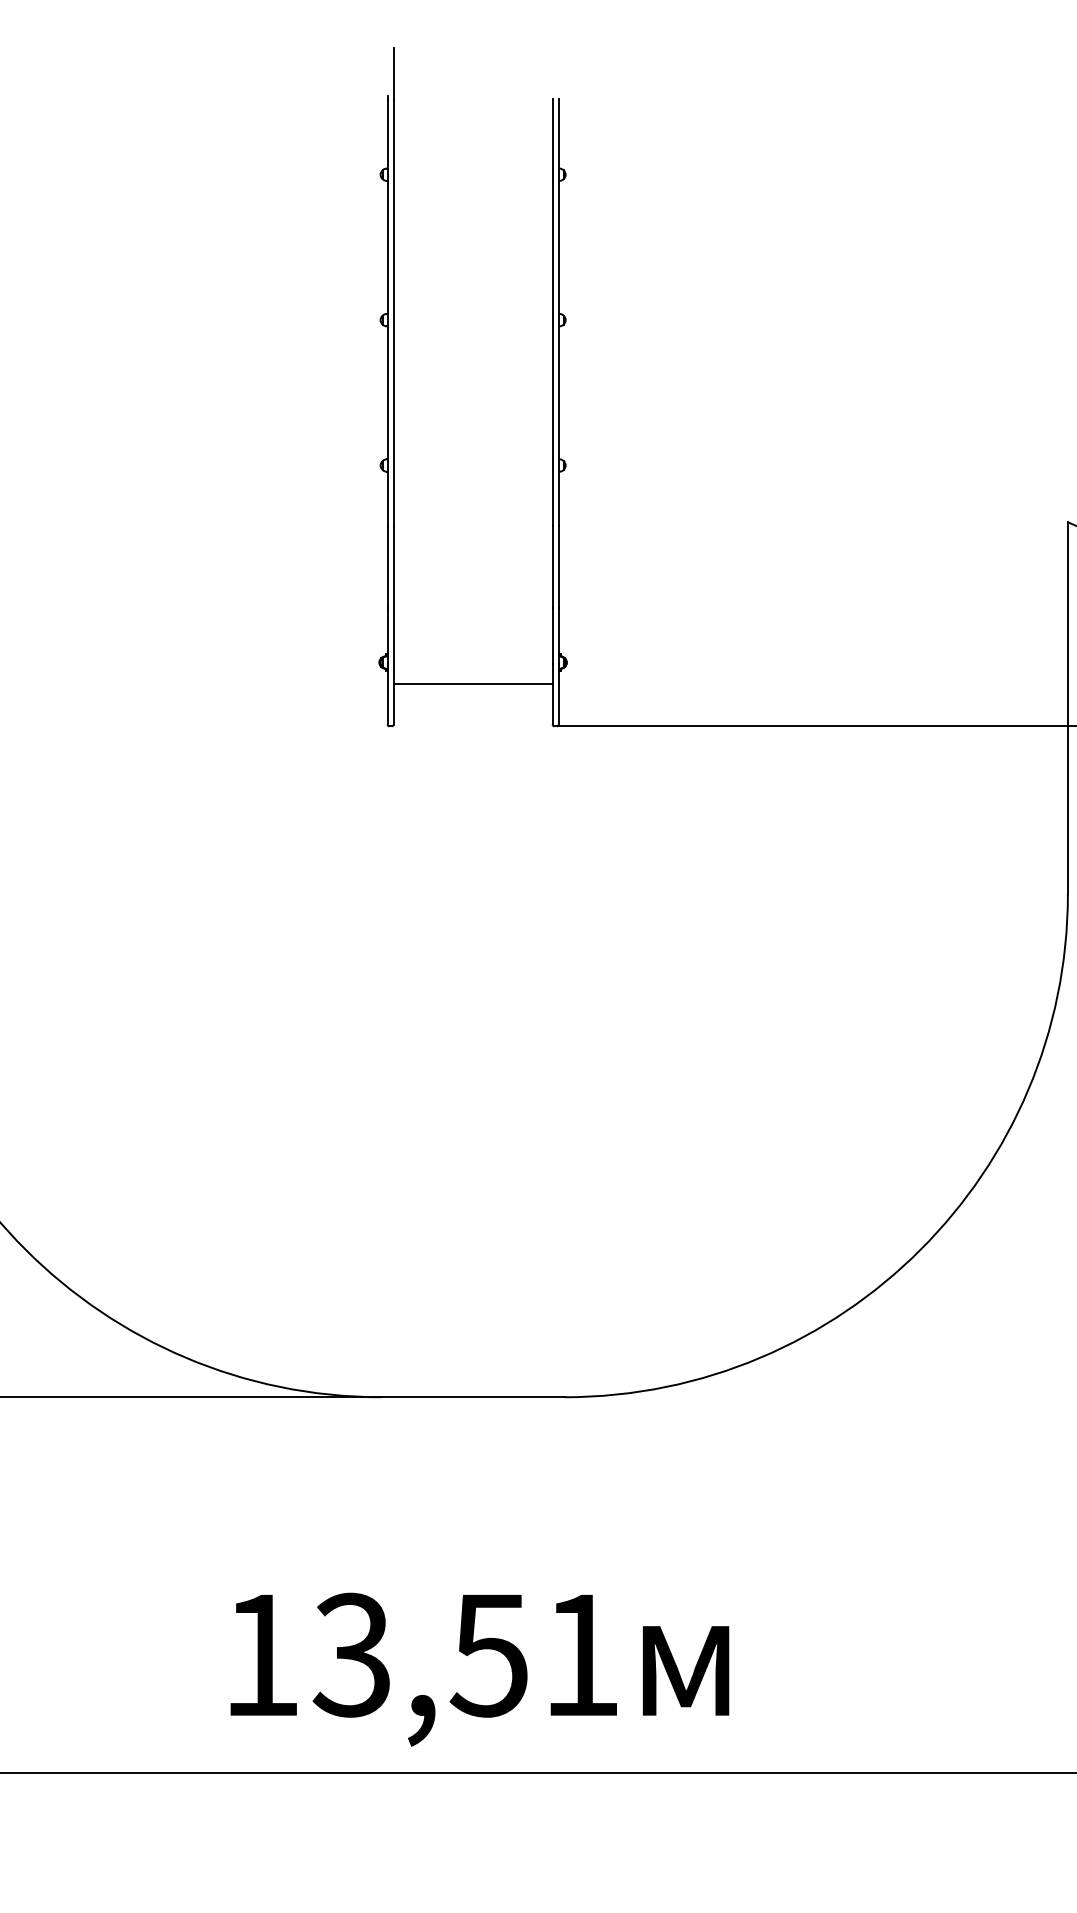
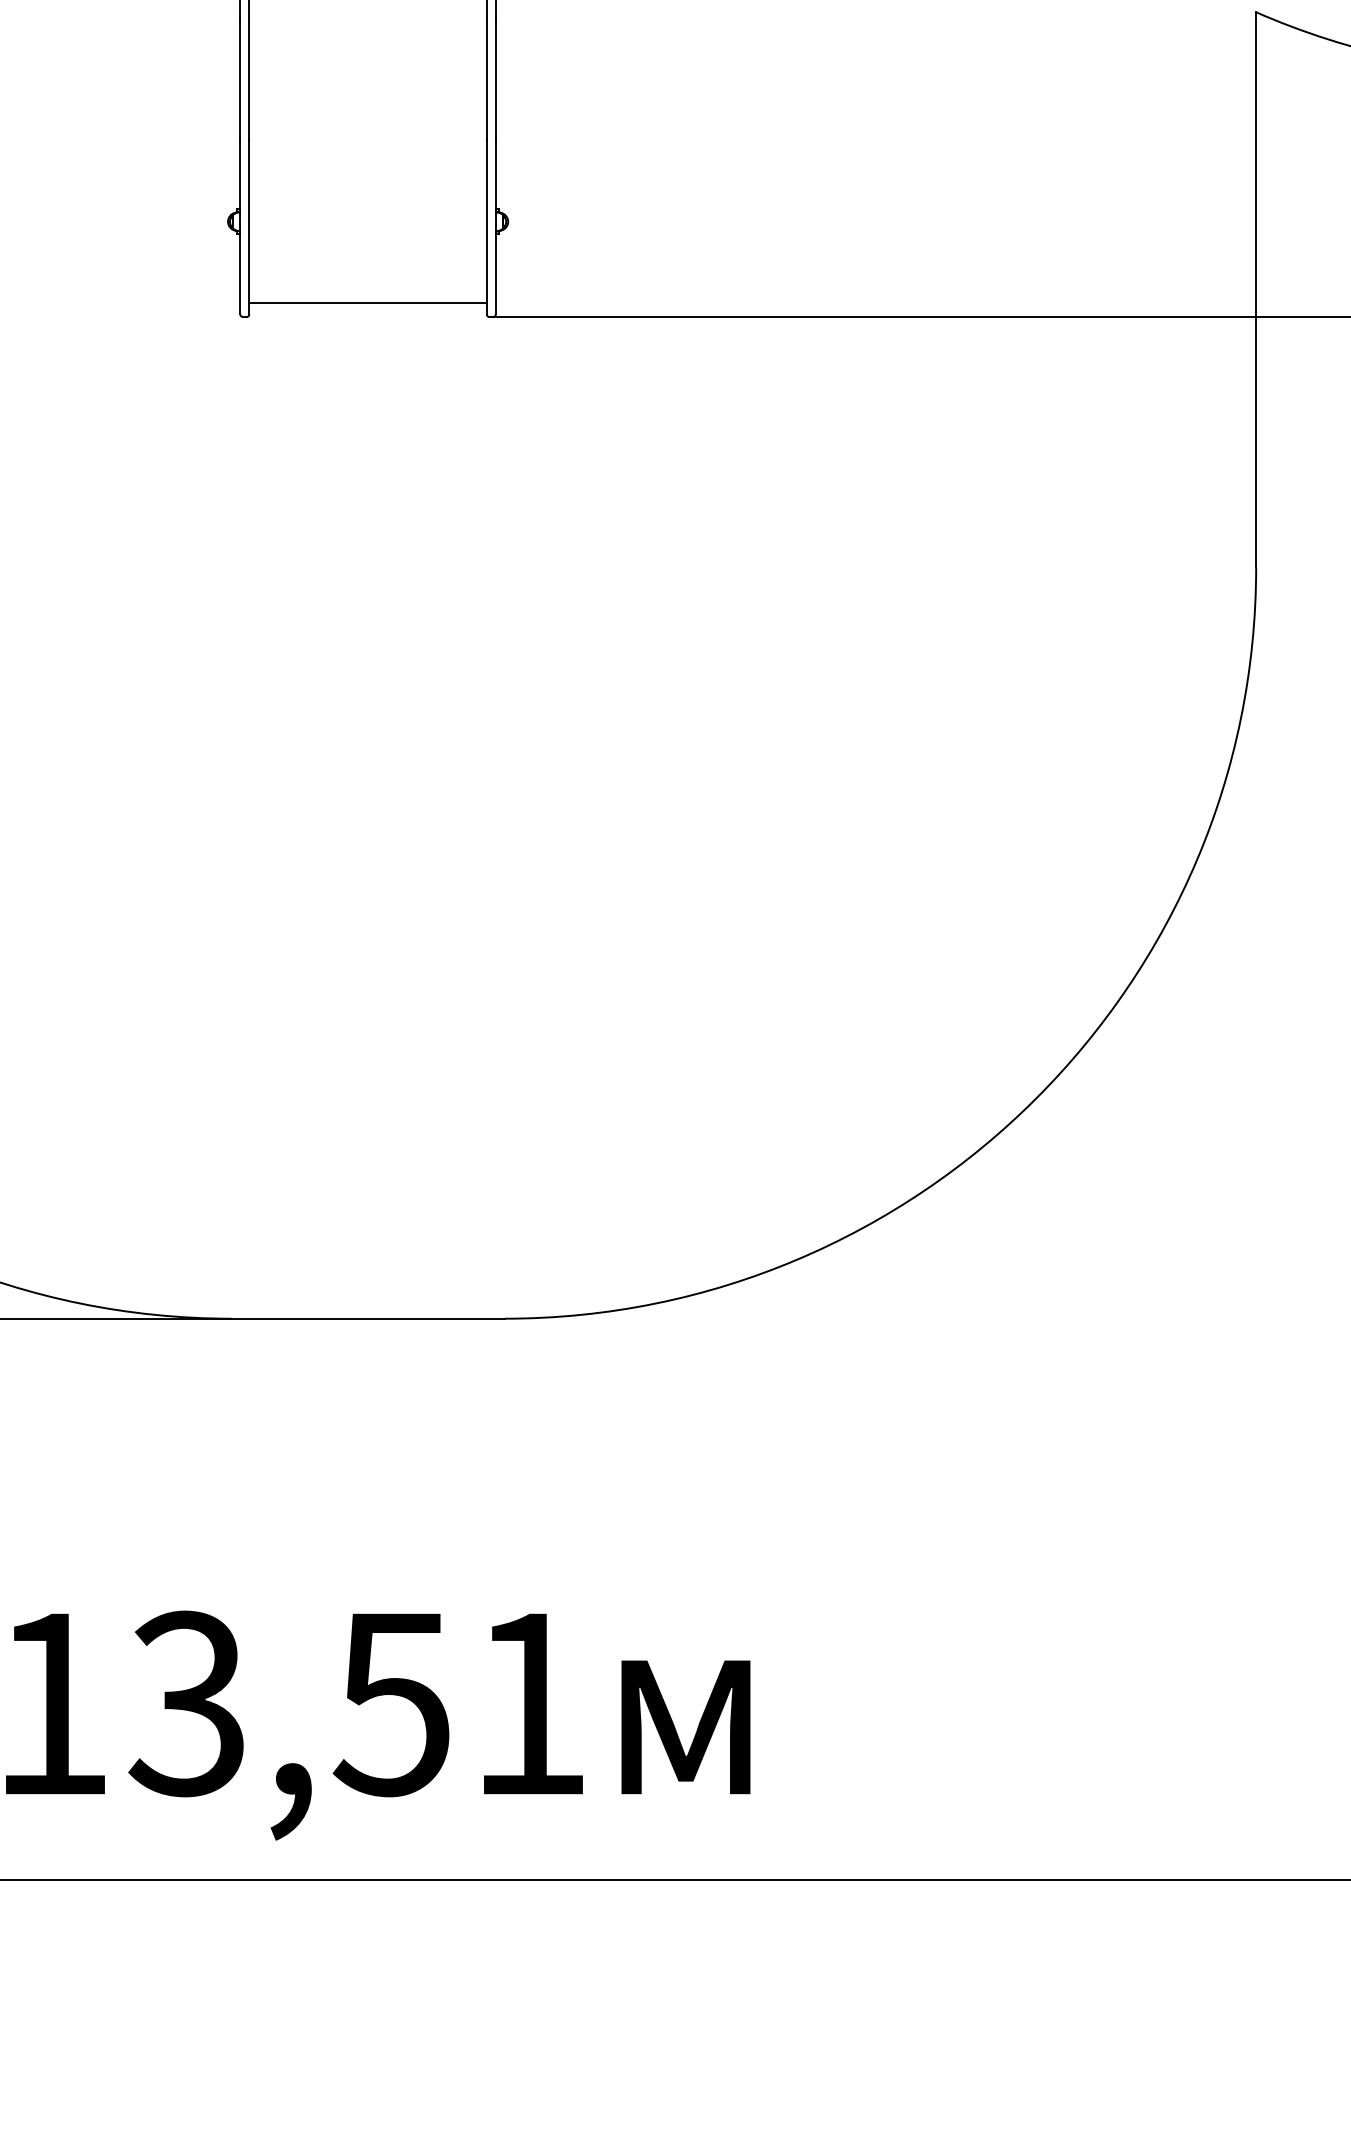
line: (472, 683) -> (367, 302), moved

